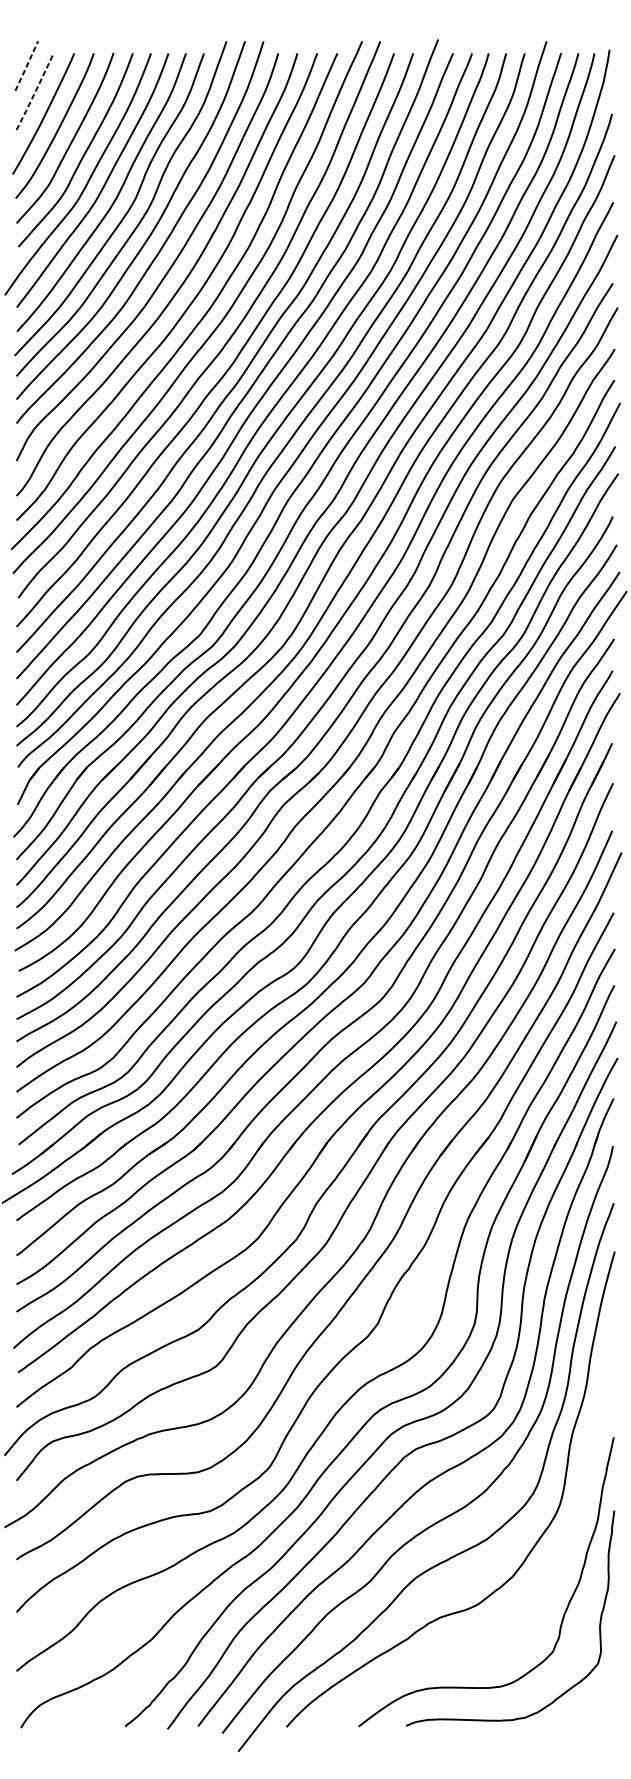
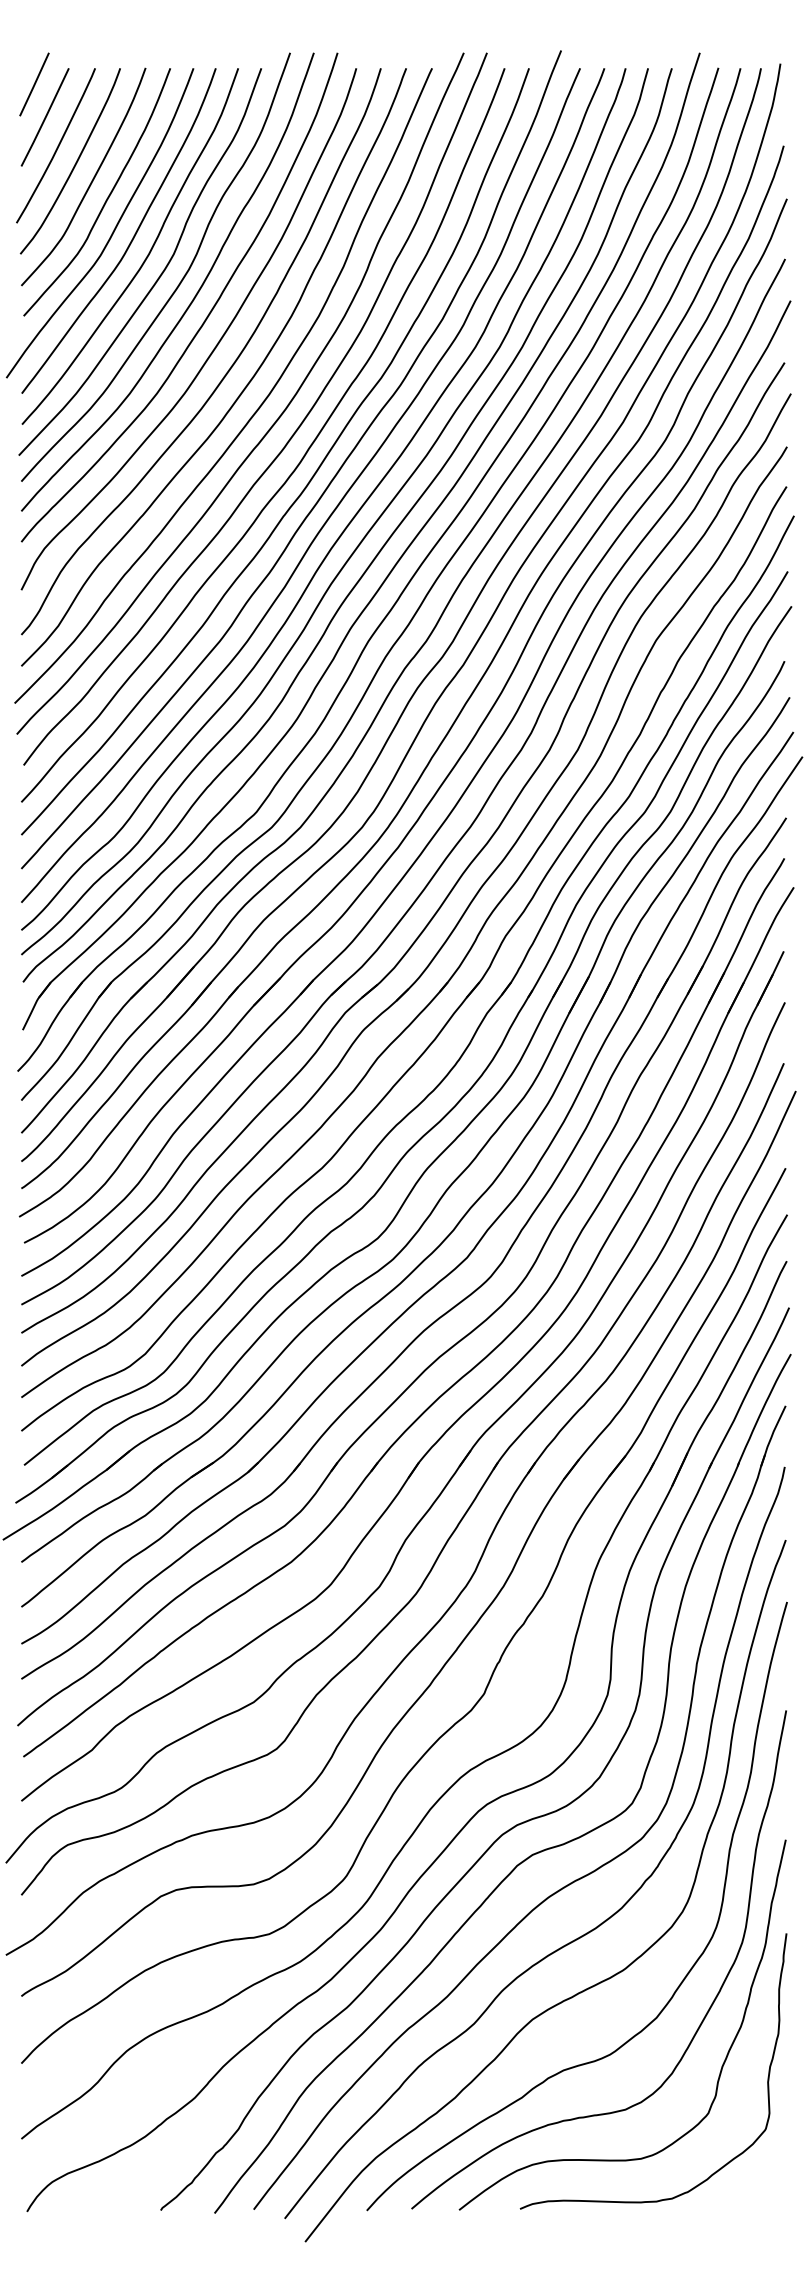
line: (26, 66) -> (34, 84), dashed -> solid
line: (35, 91) -> (45, 117), dashed -> solid
curve: (549, 1576) -> (703, 2017), added

